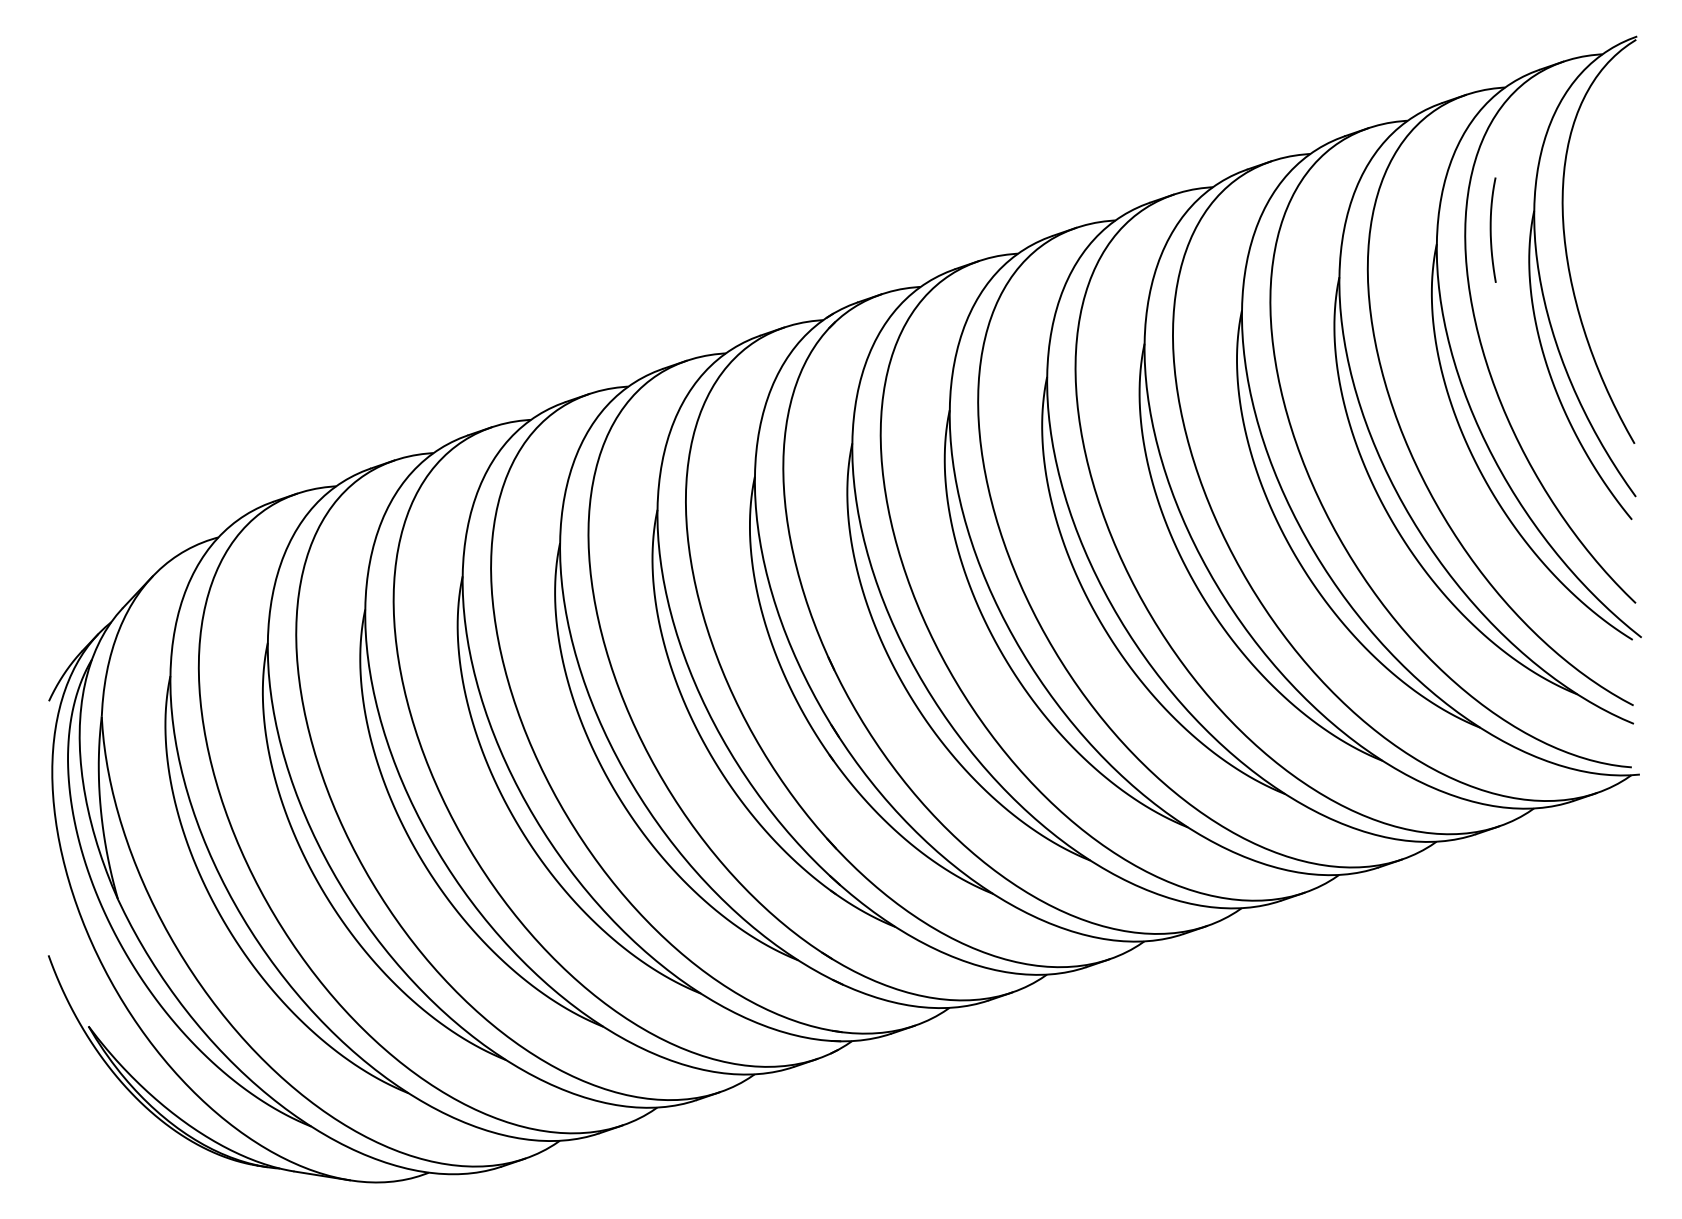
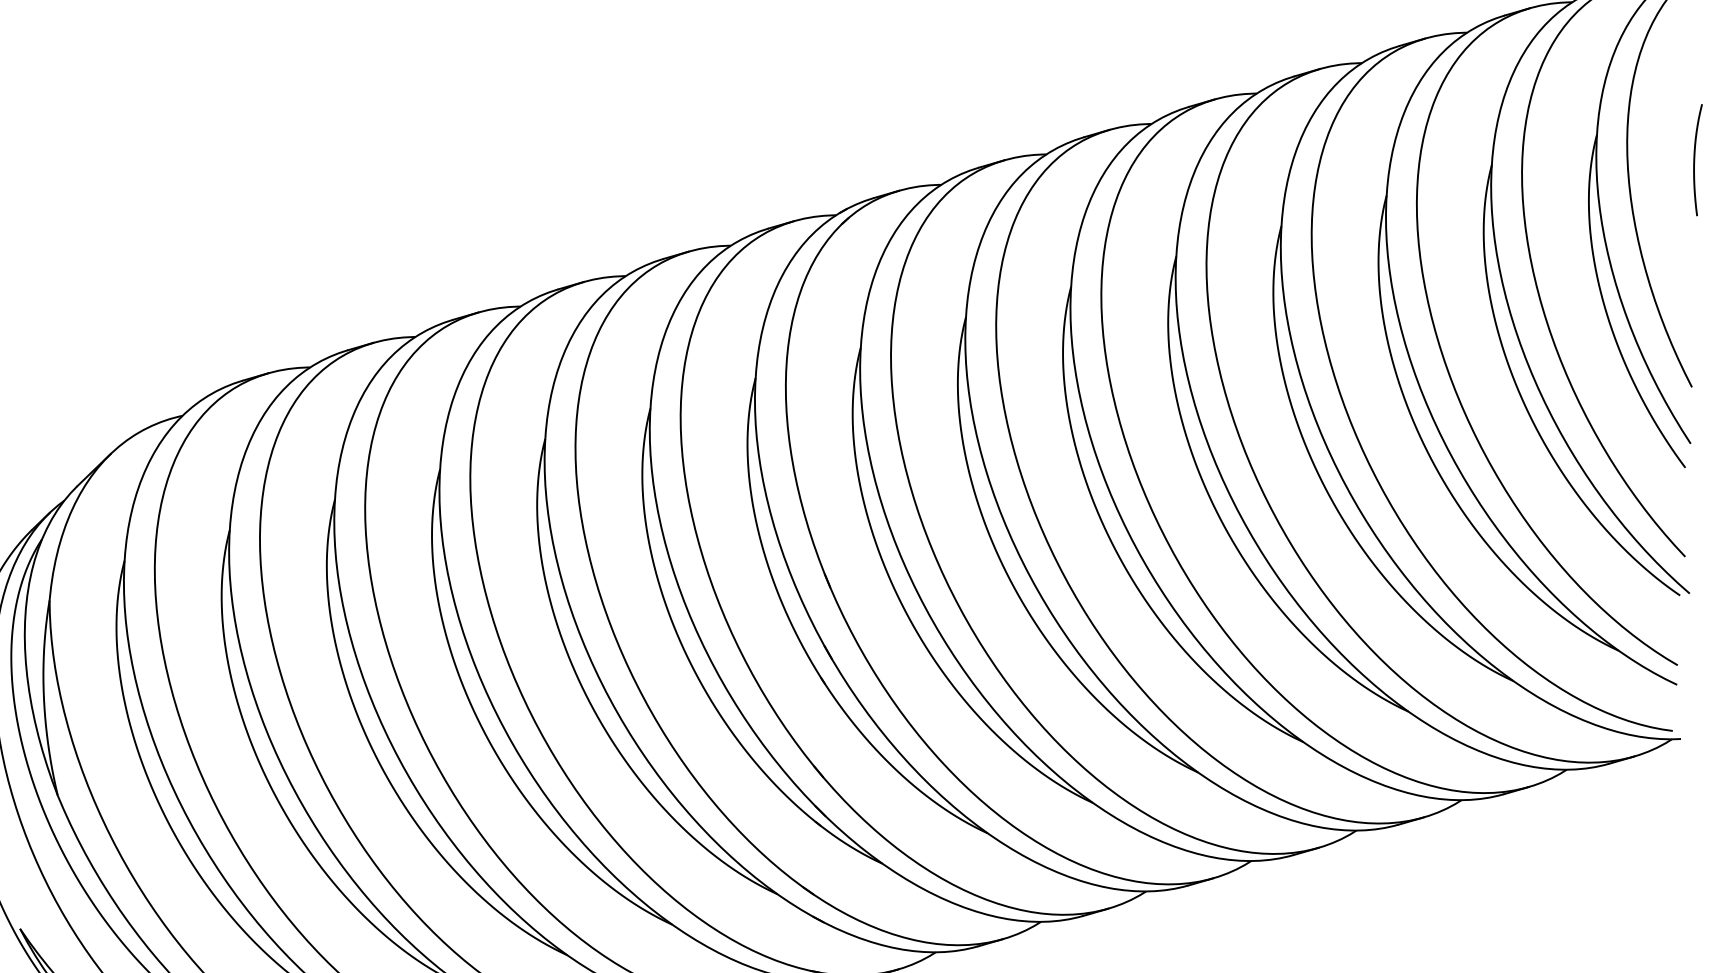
curve: (1491, 229) -> (1695, 159), moved

